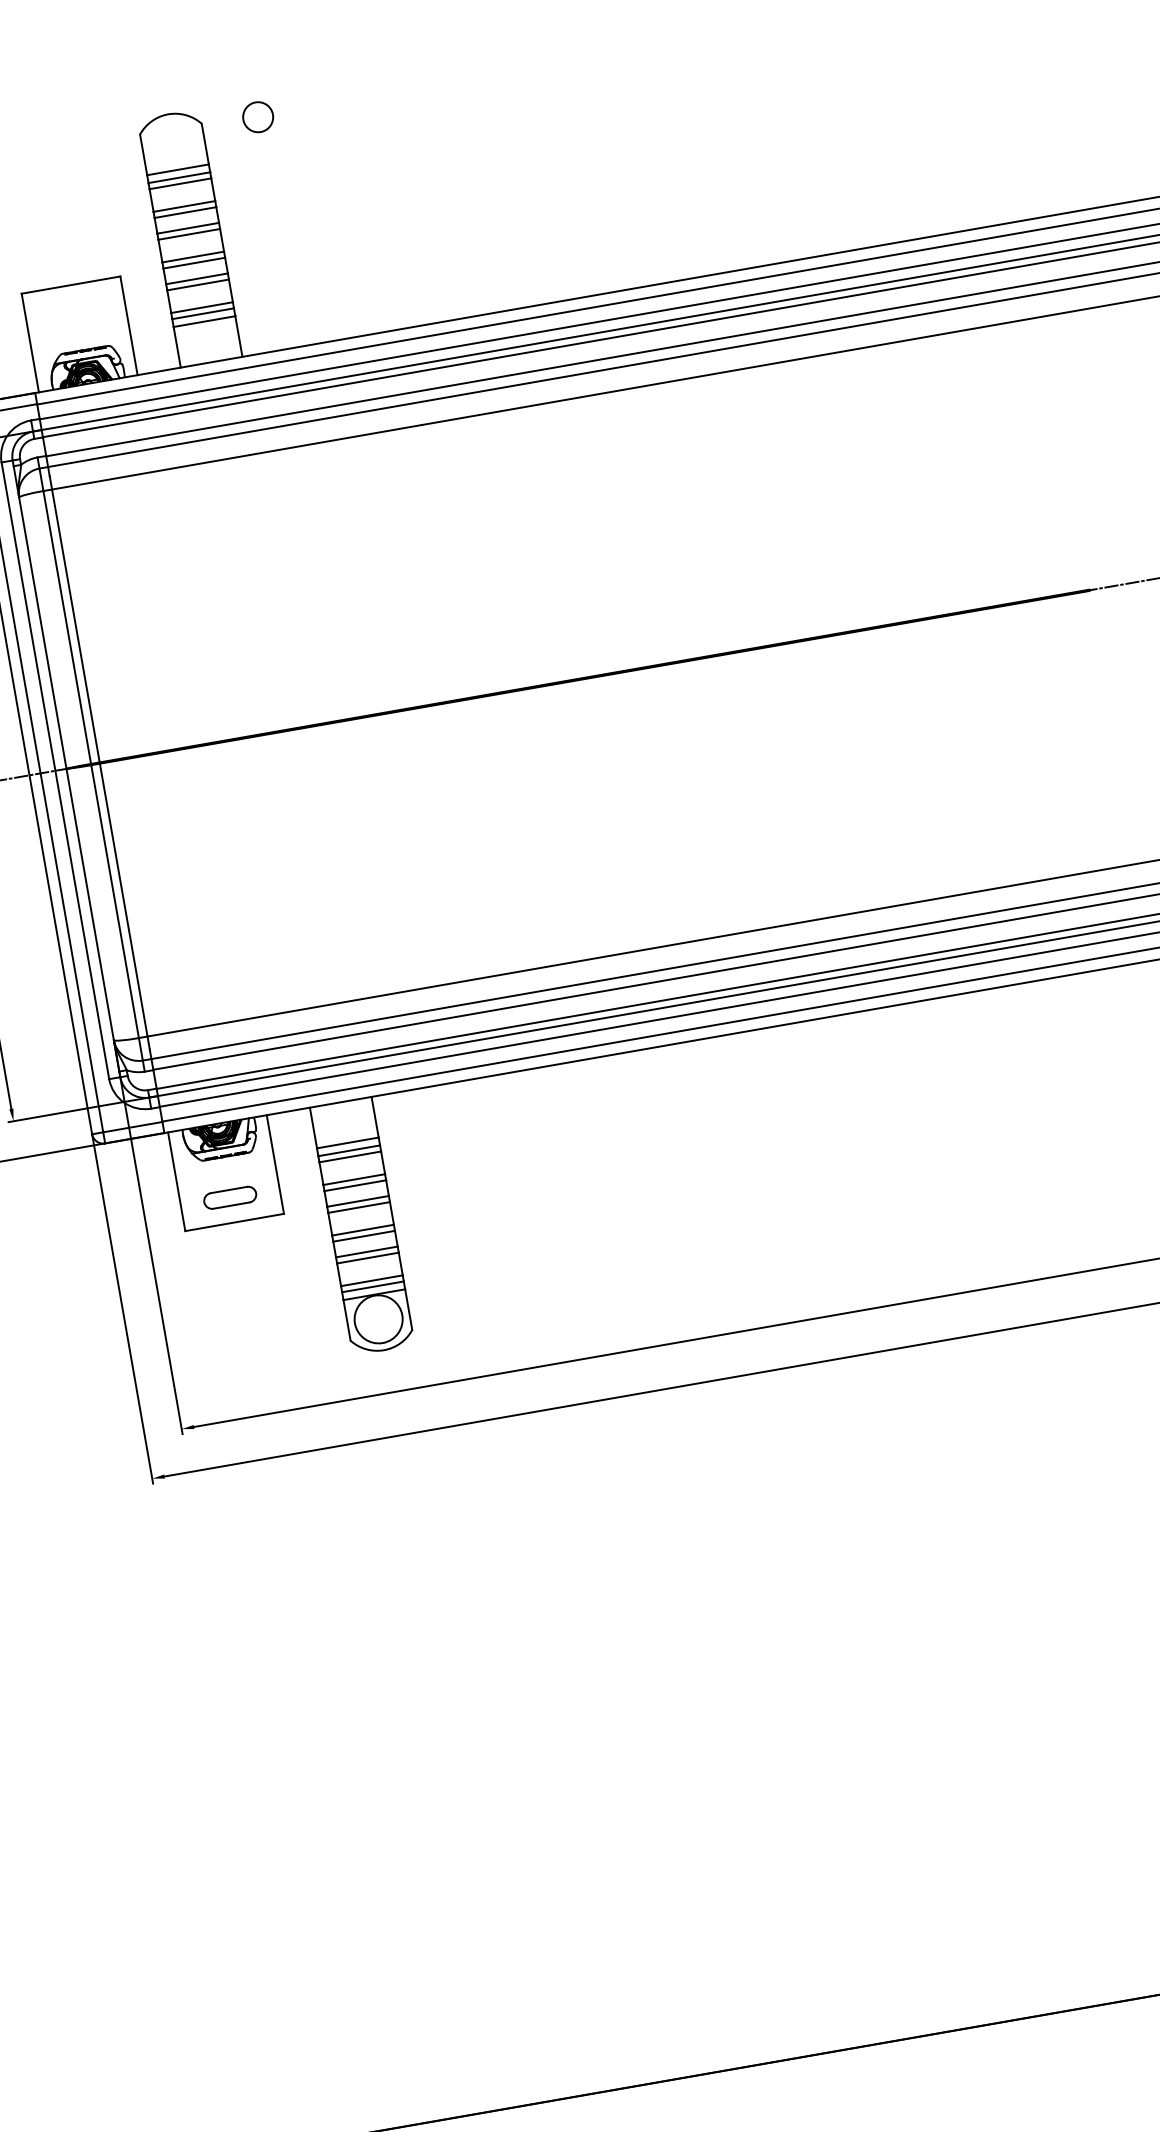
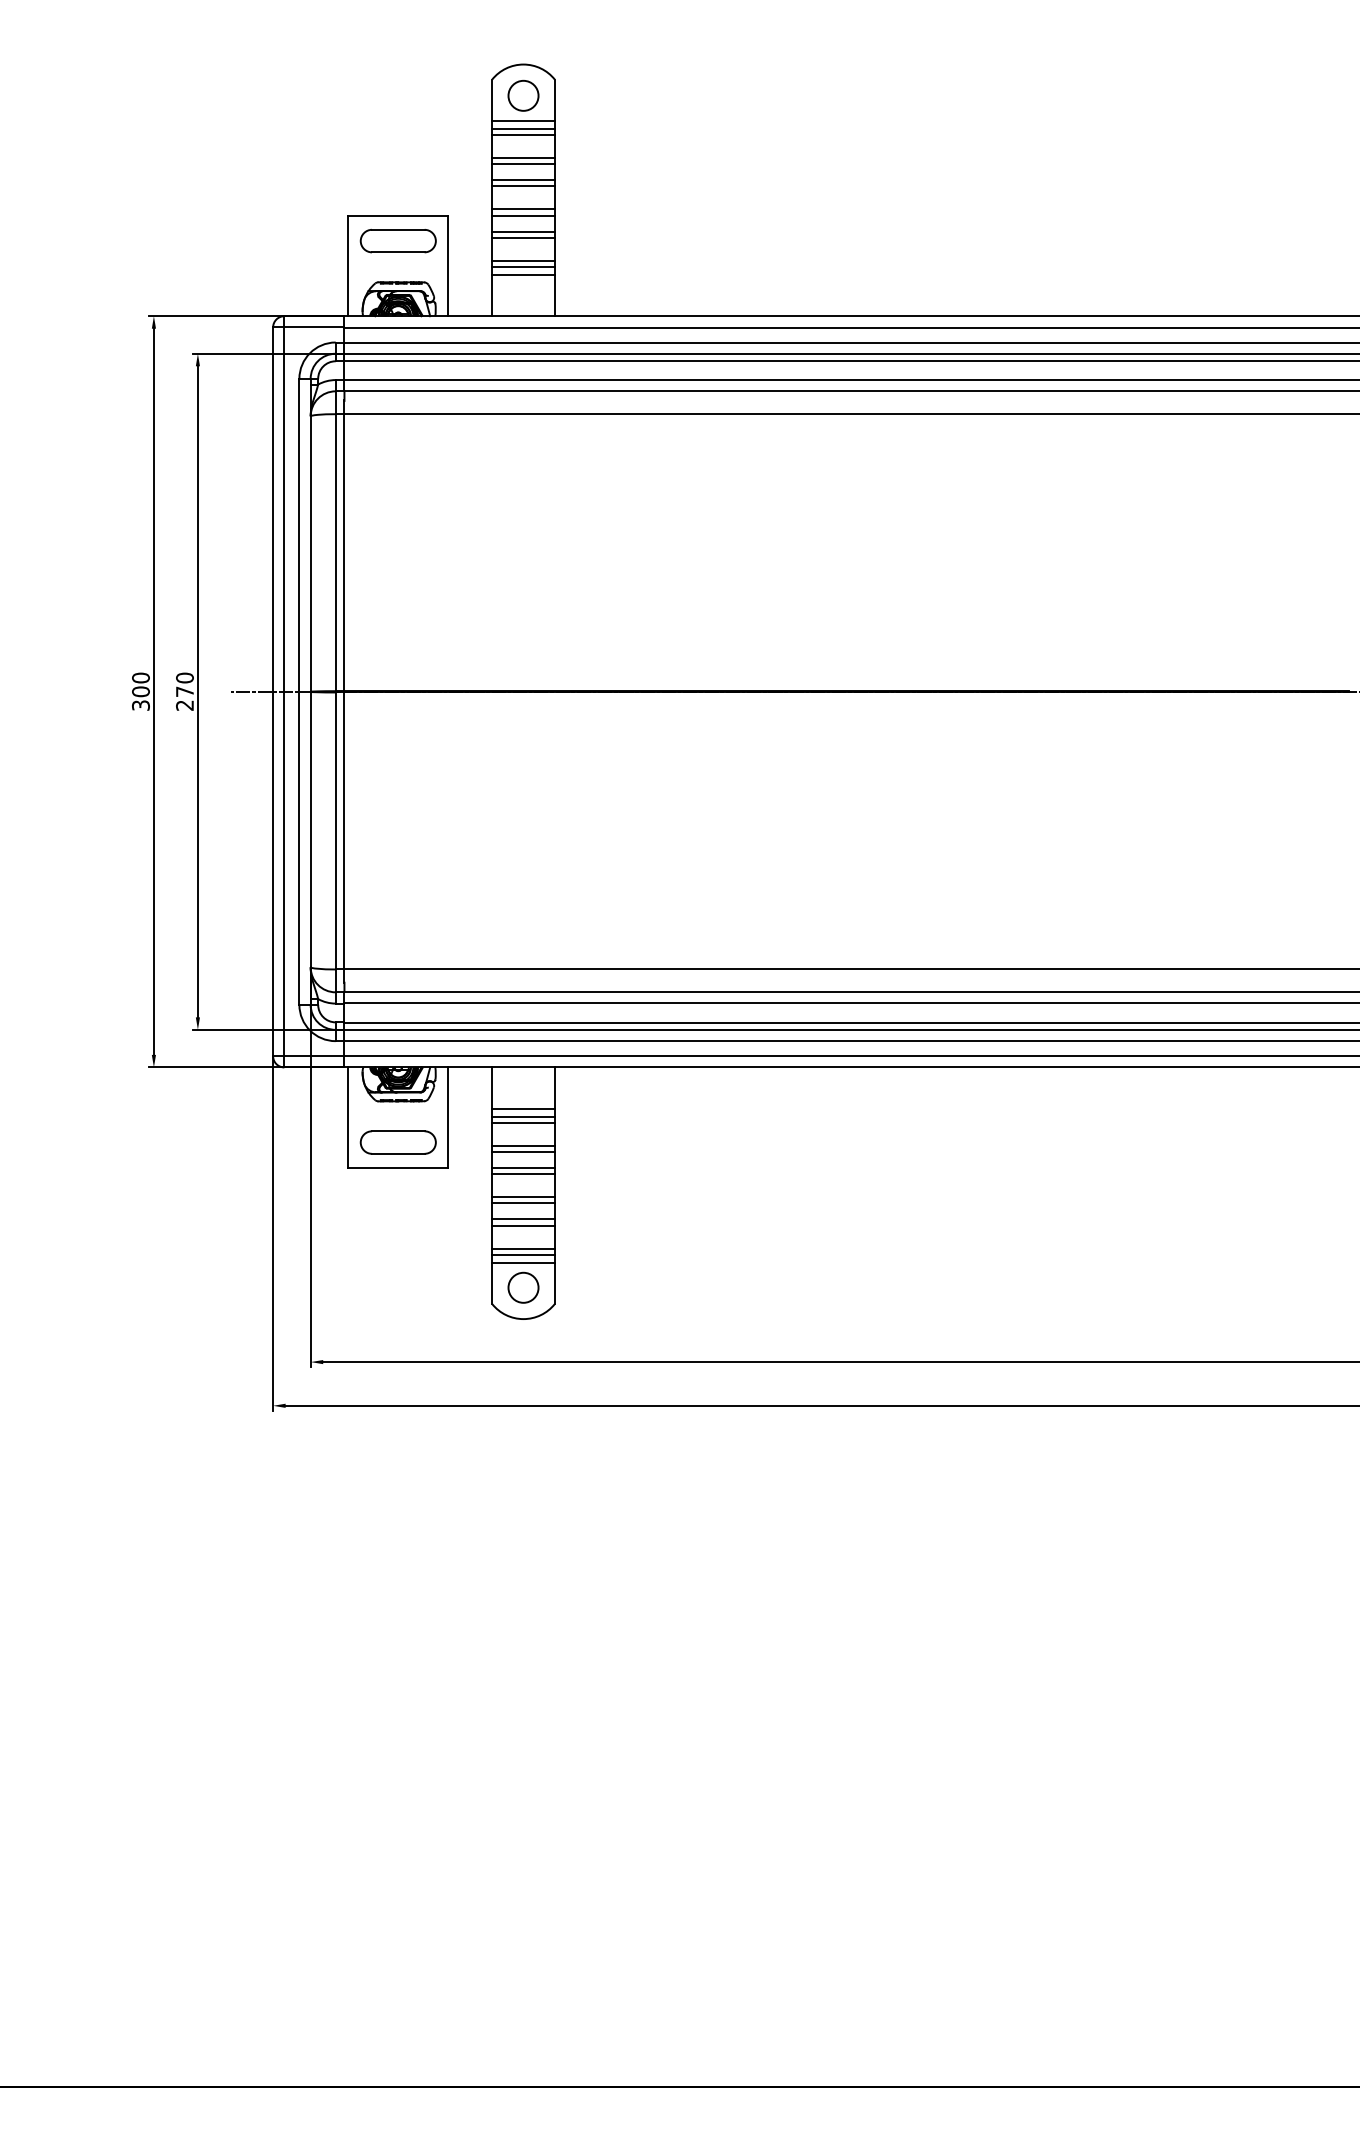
circle: (258, 116) -> (523, 95), moved
part: (74, 309) -> (397, 240), added
part: (229, 1197) -> (397, 1142), size x1.43
circle: (378, 1319) -> (523, 1287), size x0.62

